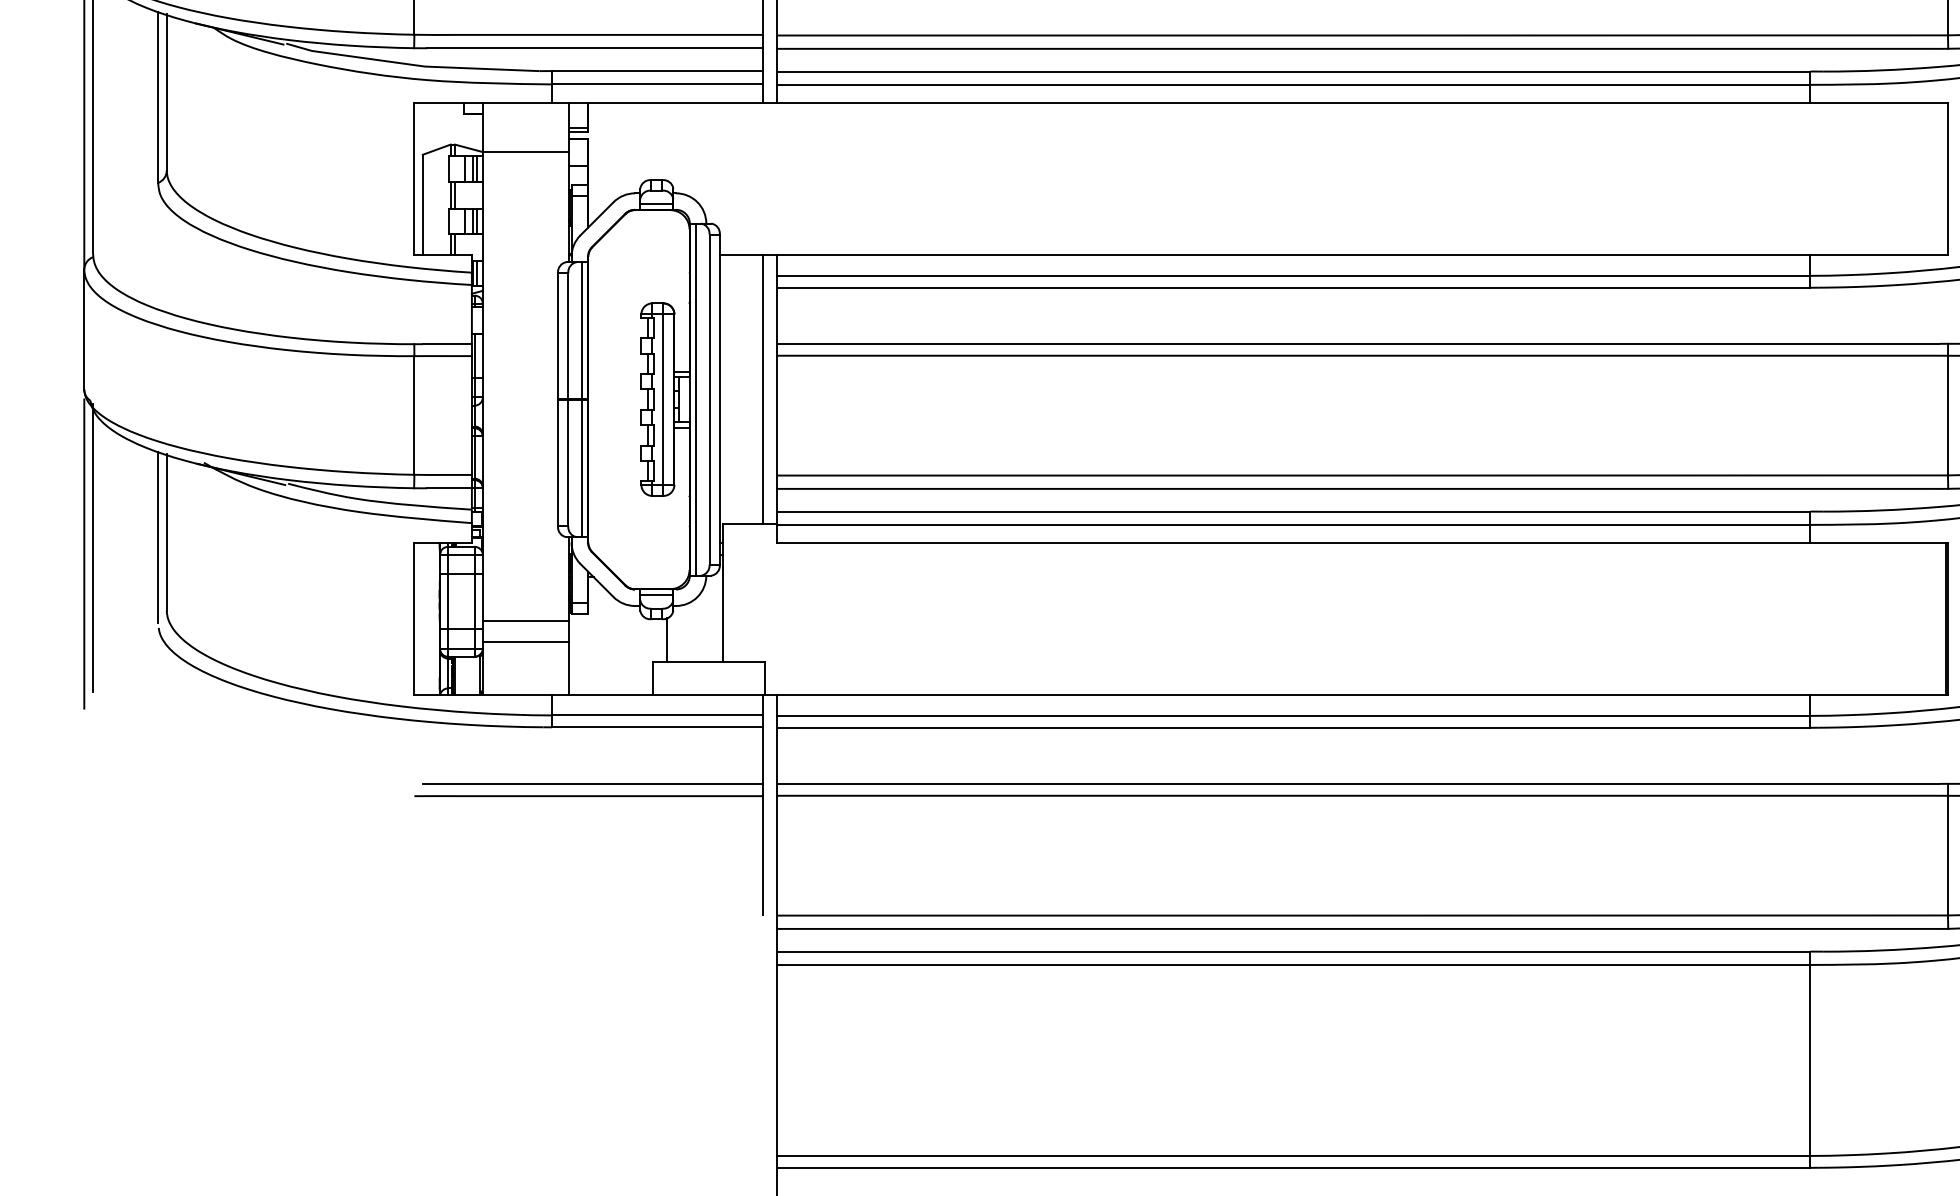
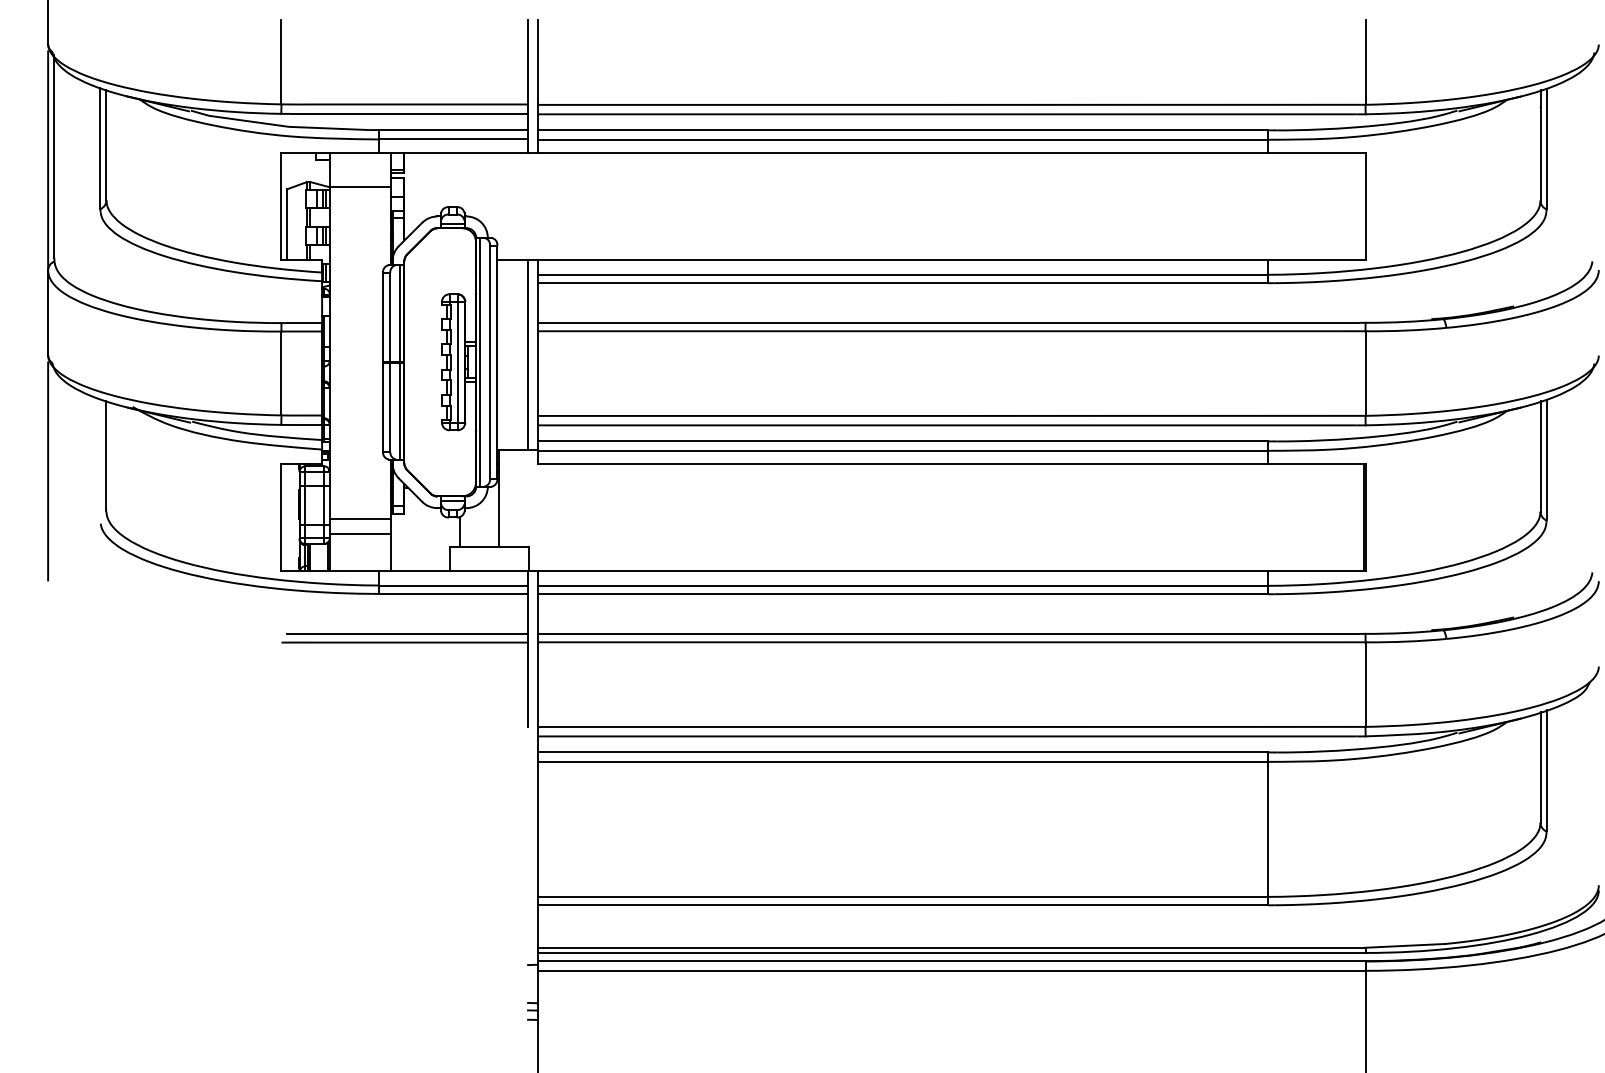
line: (158, 537) -> (100, 459), removed
line: (93, 547) -> (54, 466), removed

